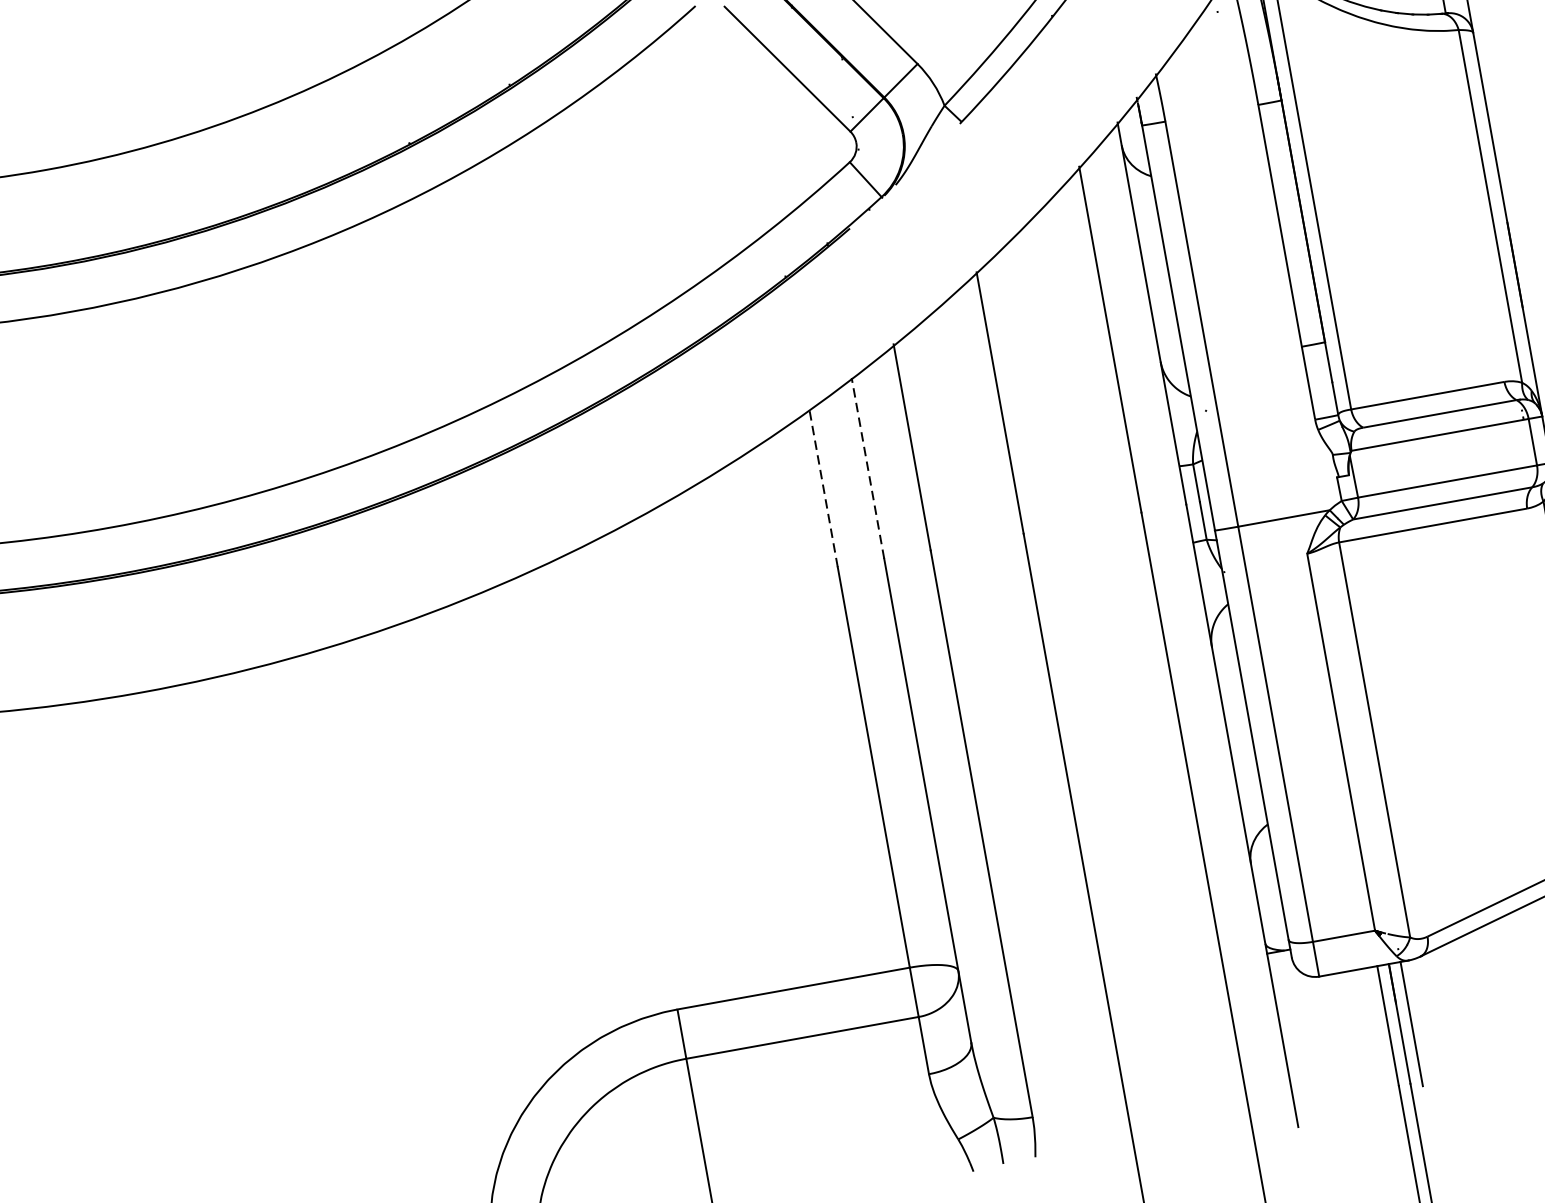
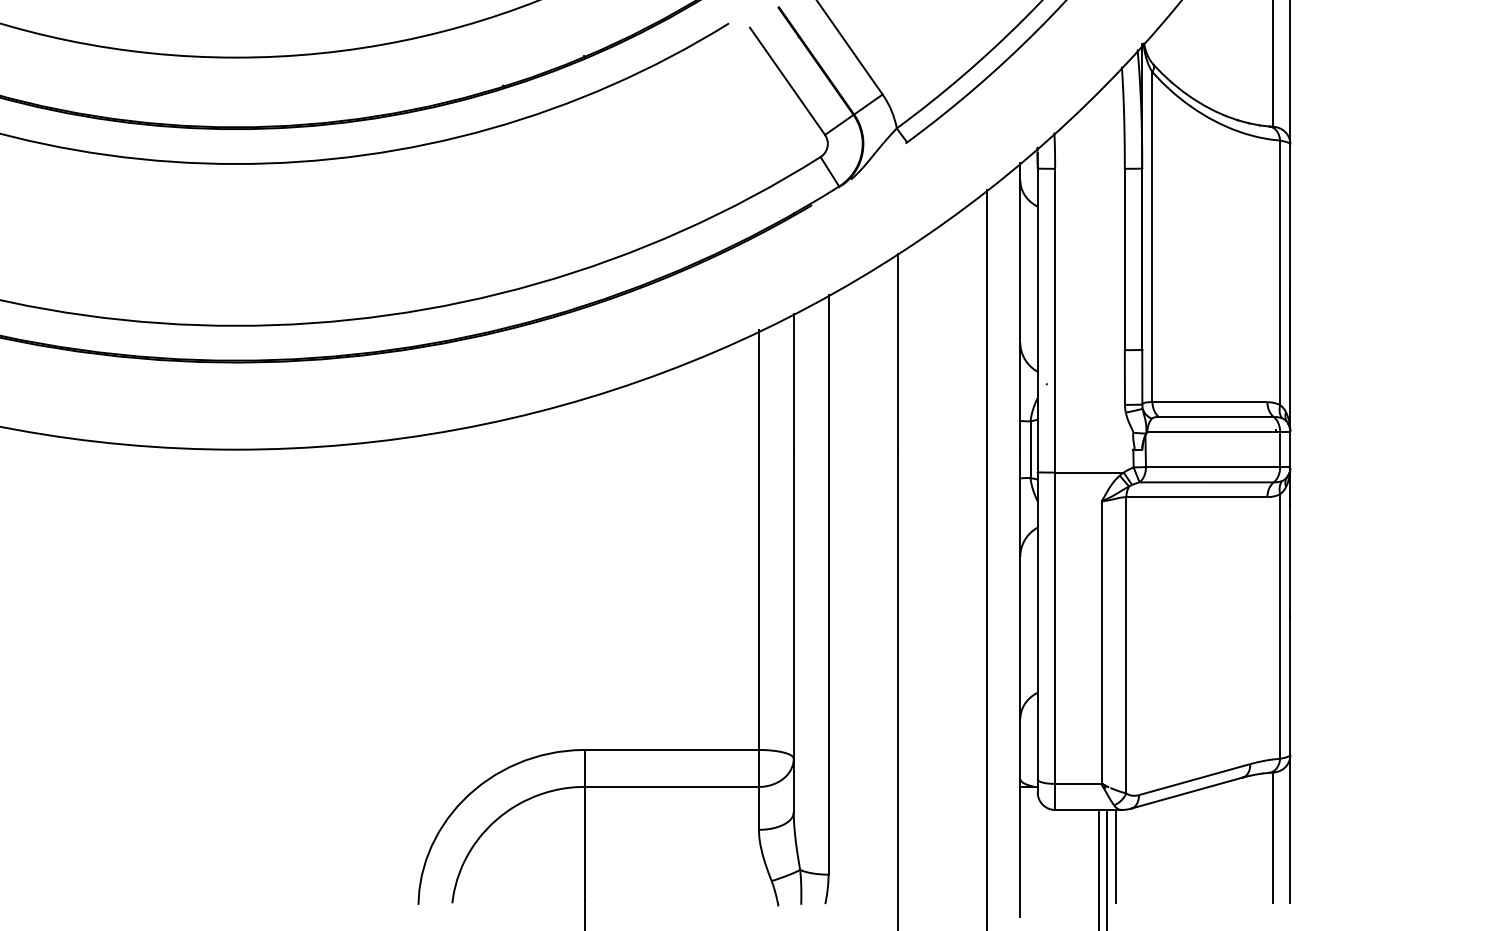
line: (867, 468) -> (793, 381), dashed -> solid
line: (823, 488) -> (758, 390), dashed -> solid

